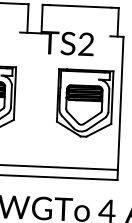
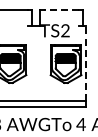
line: (79, 6) -> (60, 9), solid -> dashed
line: (121, 103) -> (86, 63), solid -> dashed

